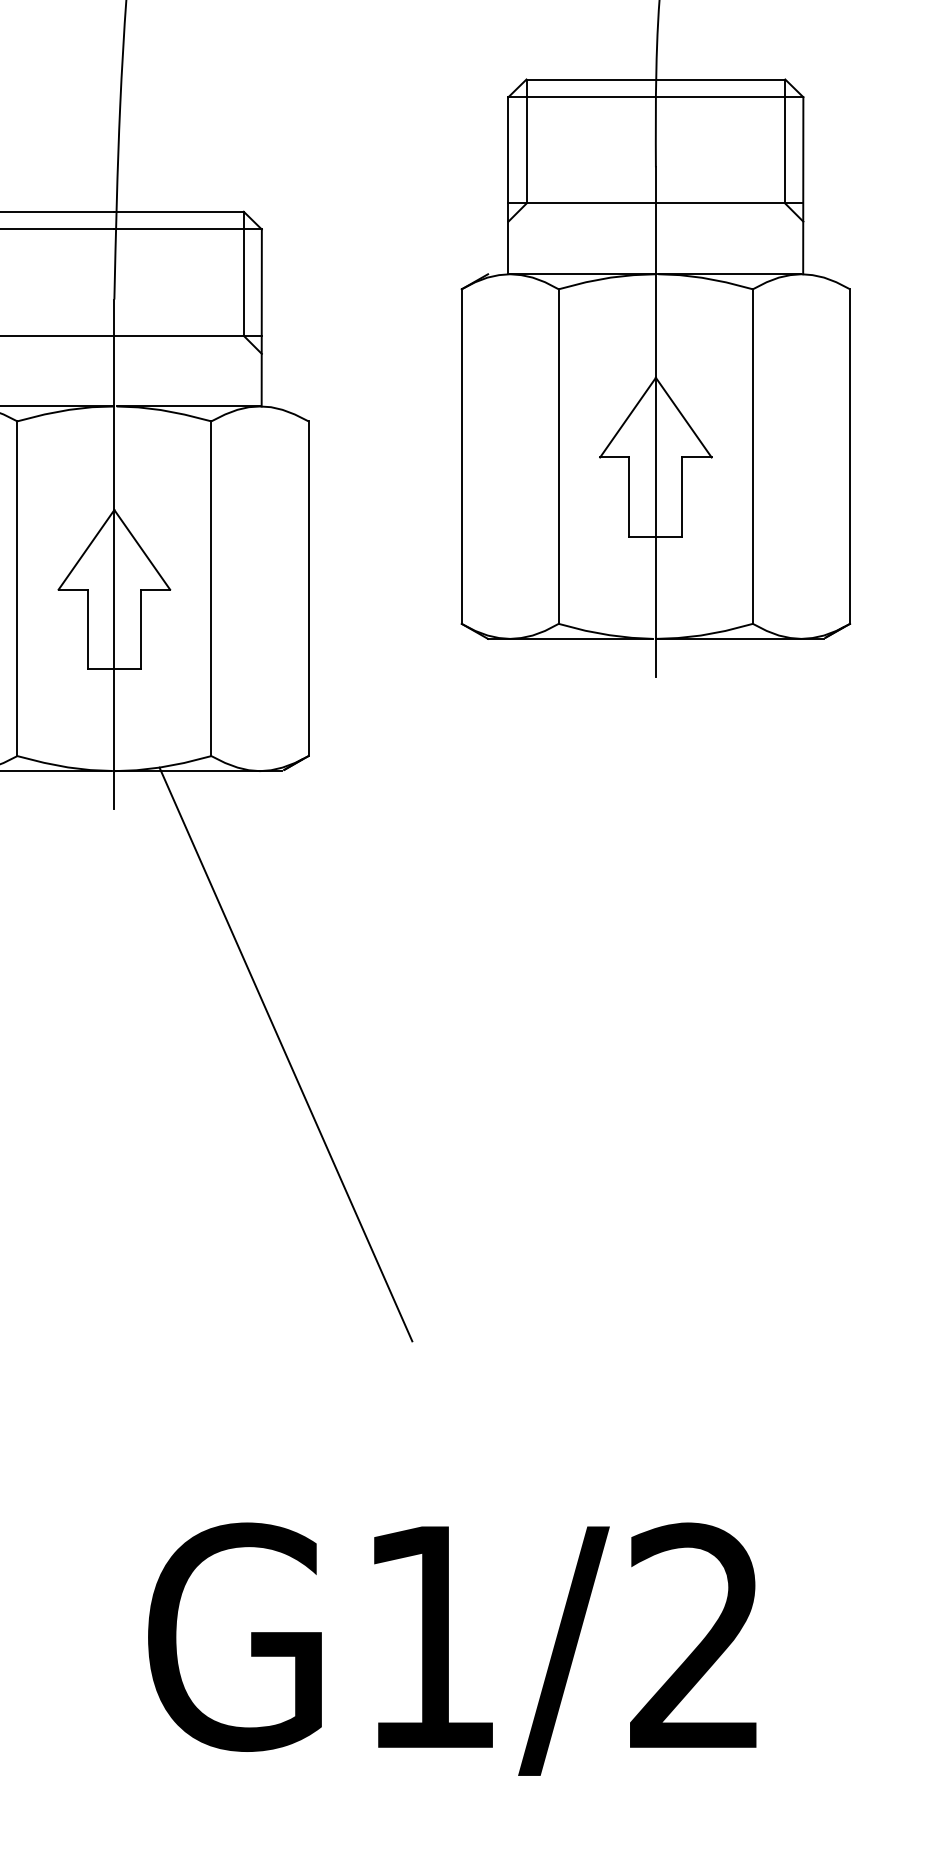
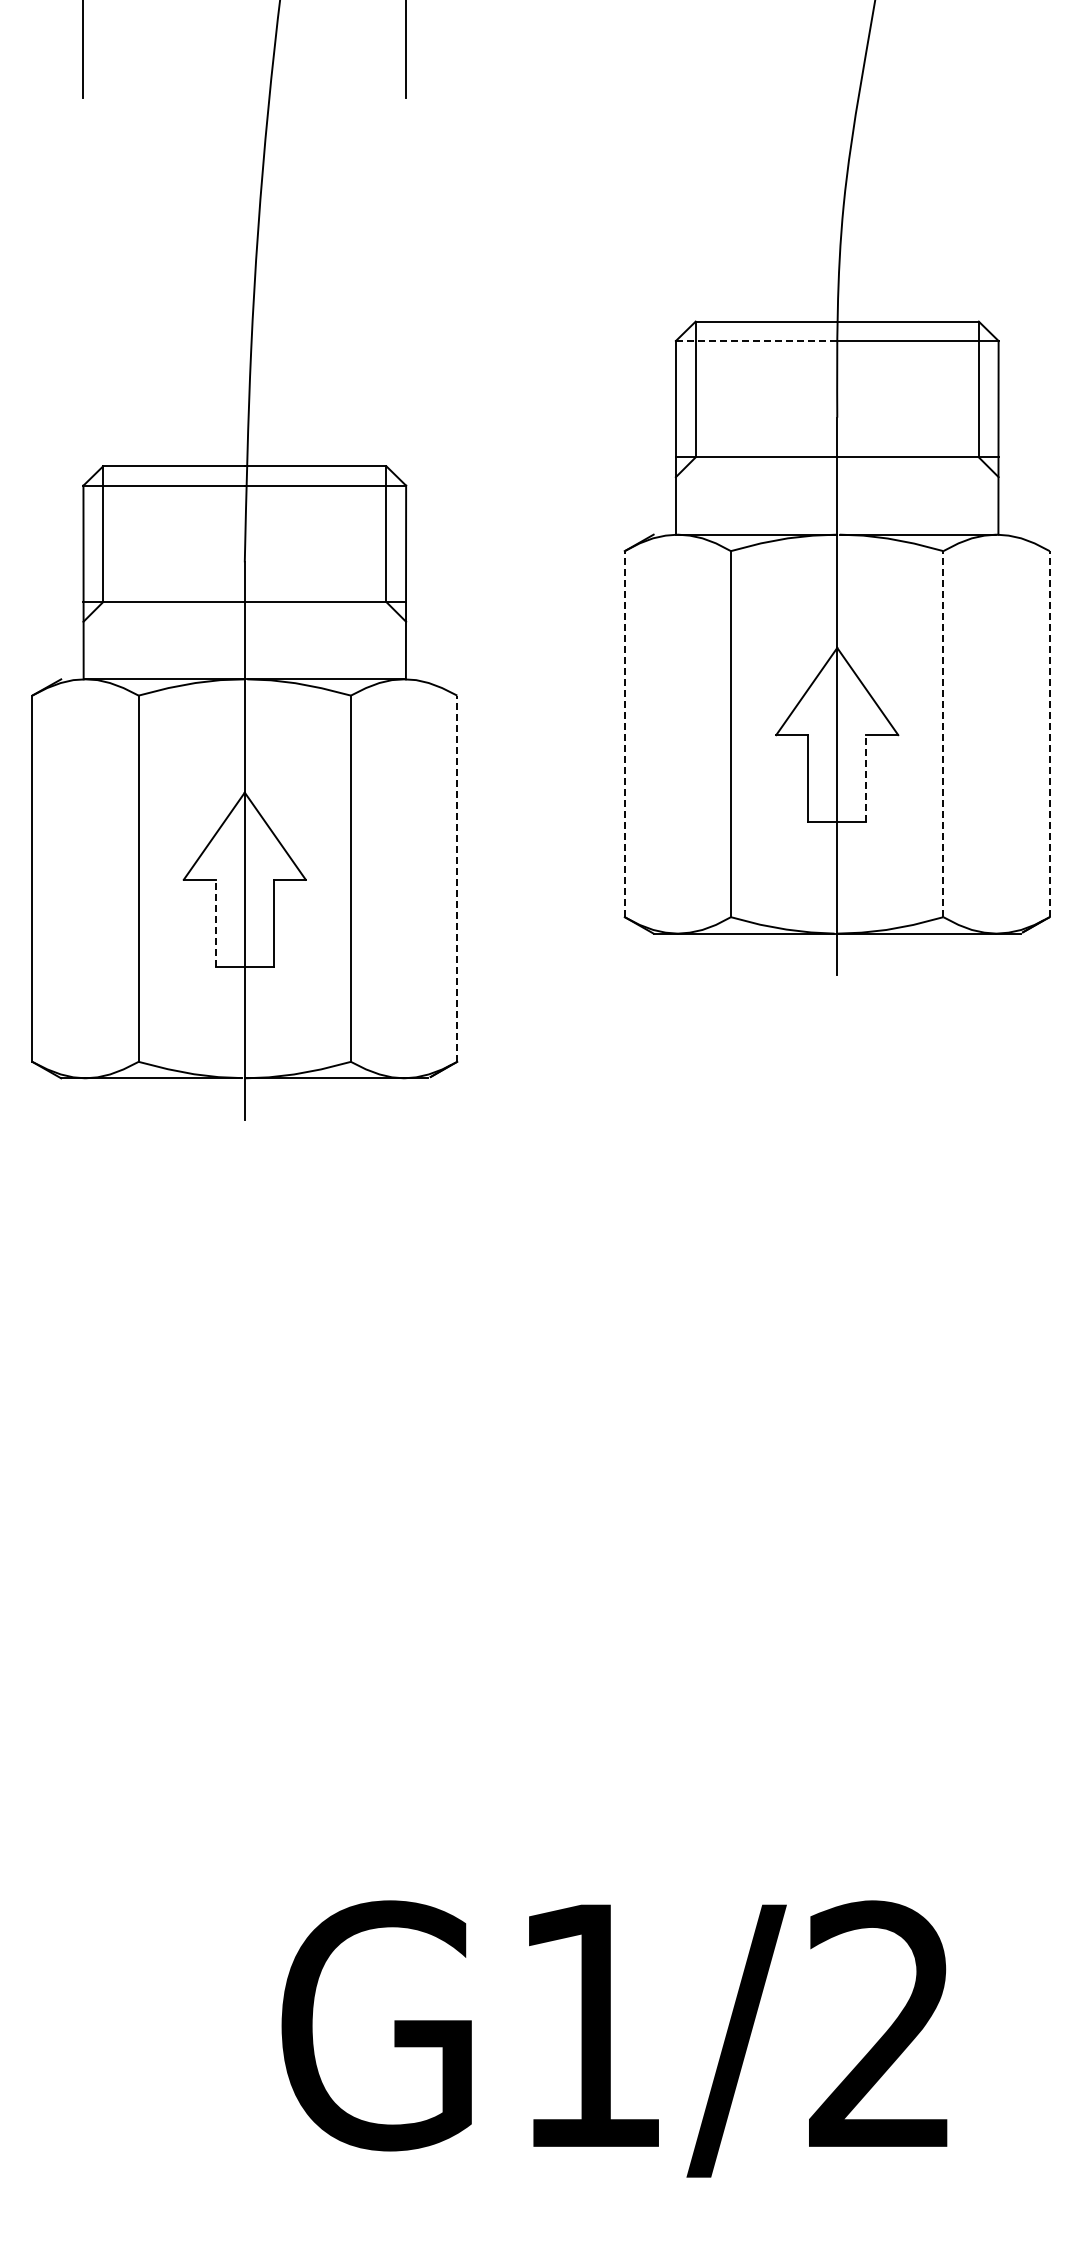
line: (582, 96) -> (756, 340), solid -> dashed
line: (461, 455) -> (624, 733), solid -> dashed
line: (752, 455) -> (943, 733), solid -> dashed
line: (849, 455) -> (1049, 733), solid -> dashed
line: (682, 497) -> (866, 778), solid -> dashed
line: (308, 588) -> (457, 878), solid -> dashed
line: (87, 629) -> (215, 923), solid -> dashed
line: (285, 1054) -> (432, 1388), removed

